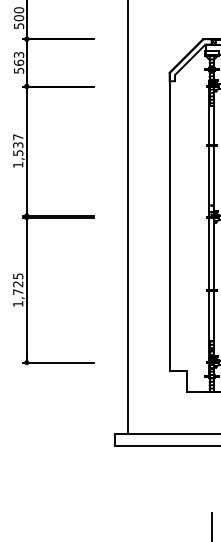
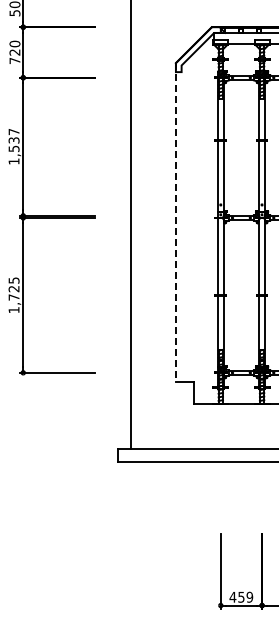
text: (18, 62) -> (14, 52), 563 -> 720
line: (169, 222) -> (175, 223), solid -> dashed

